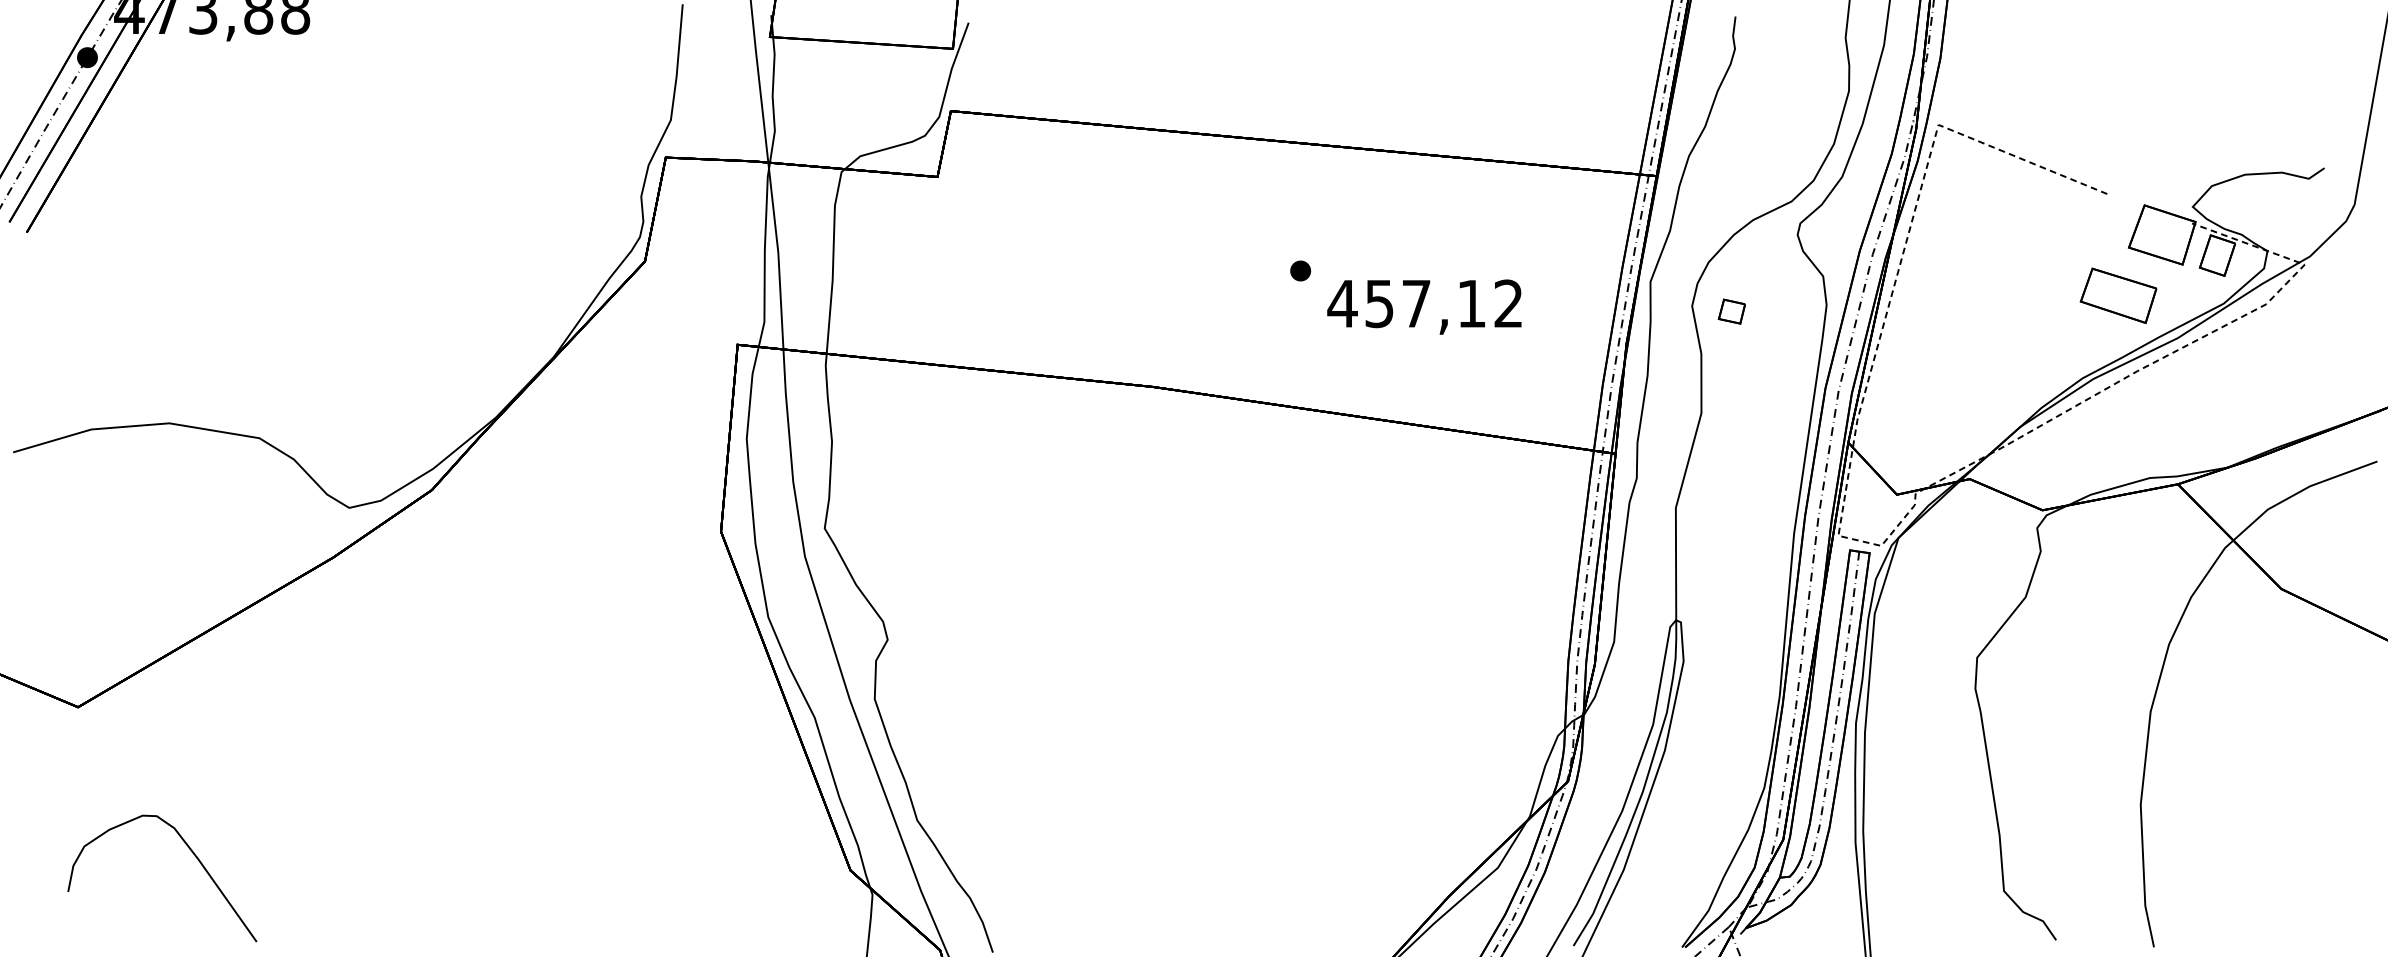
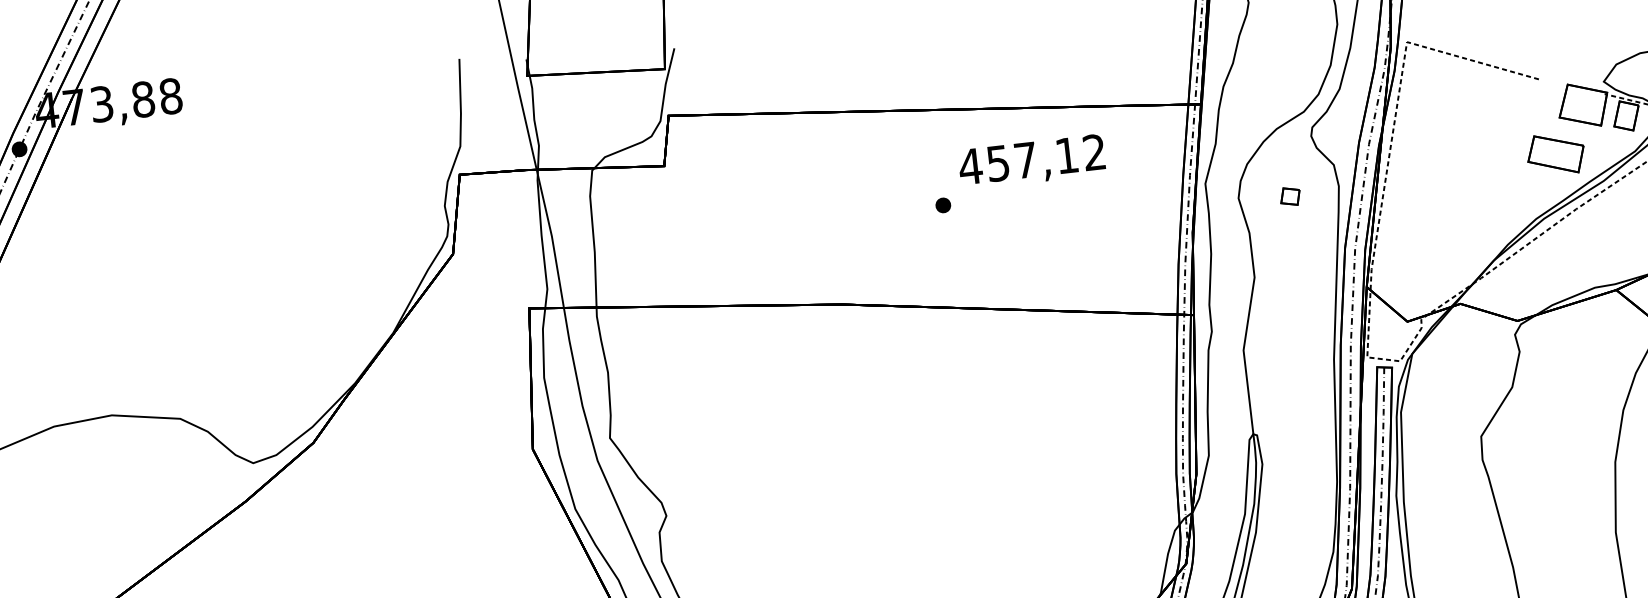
text: (1424, 306) -> (1031, 161), moved
part: (1731, 311) -> (1290, 196), moved

